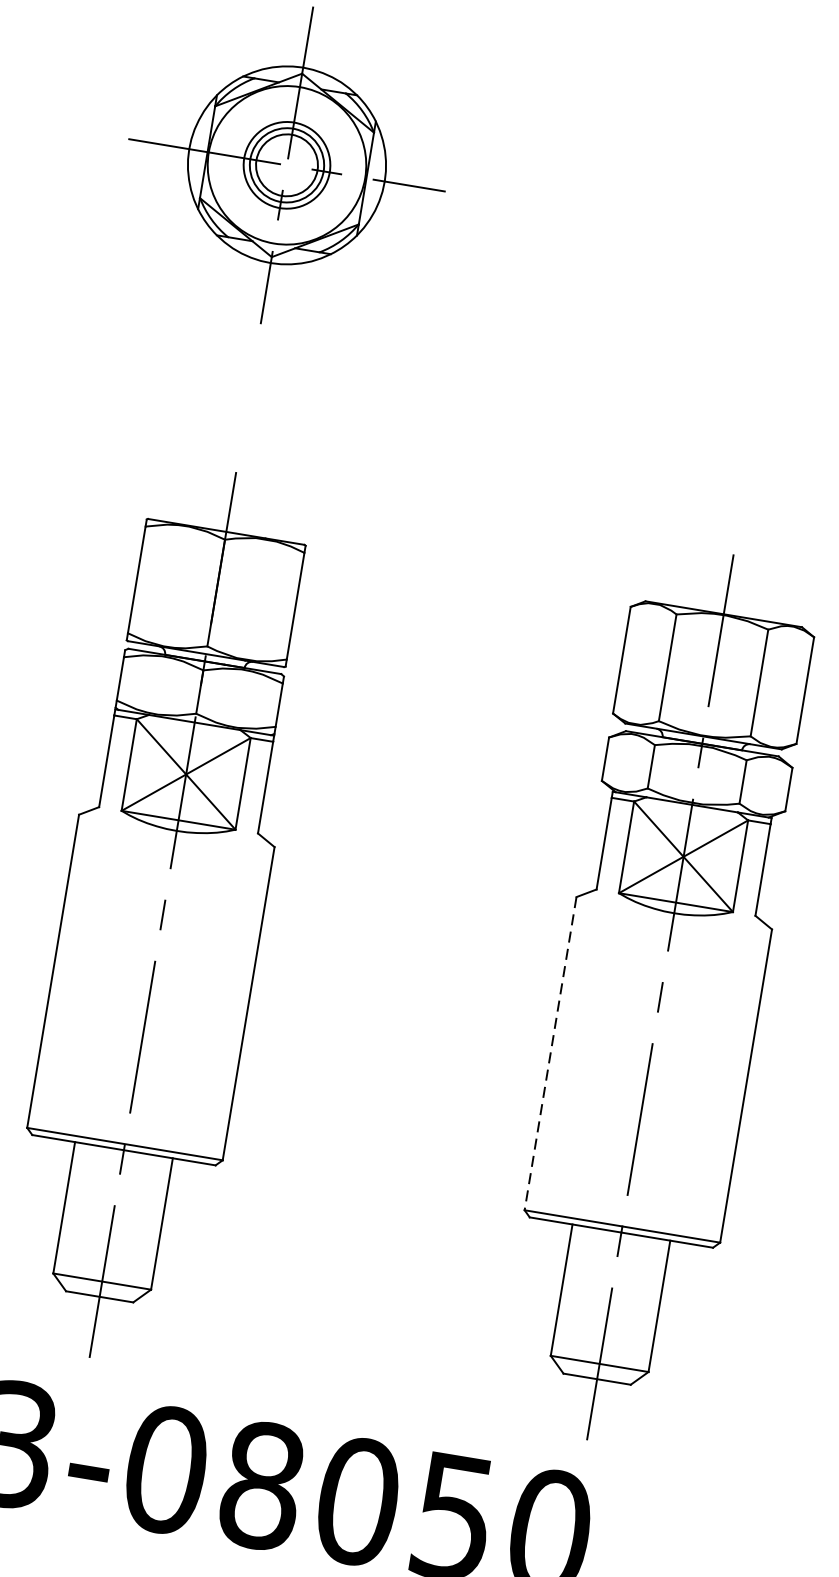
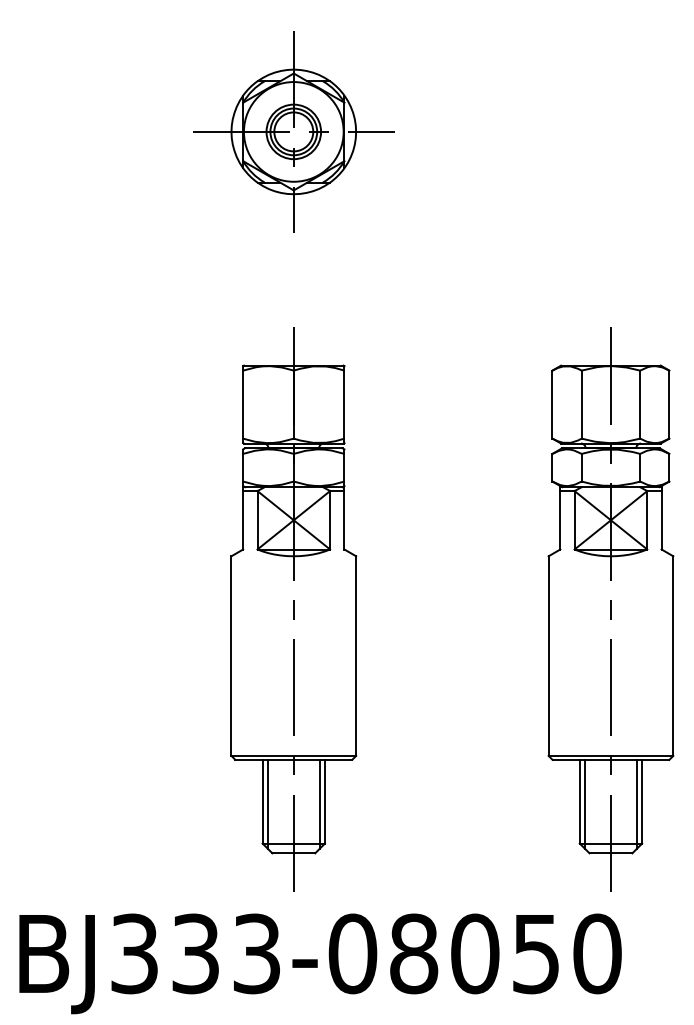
line: (550, 1054) -> (548, 656), dashed -> solid
line: (71, 1211) -> (267, 803), added
line: (152, 1225) -> (319, 803), added
line: (570, 1294) -> (585, 803), added
line: (650, 1307) -> (636, 803), added

